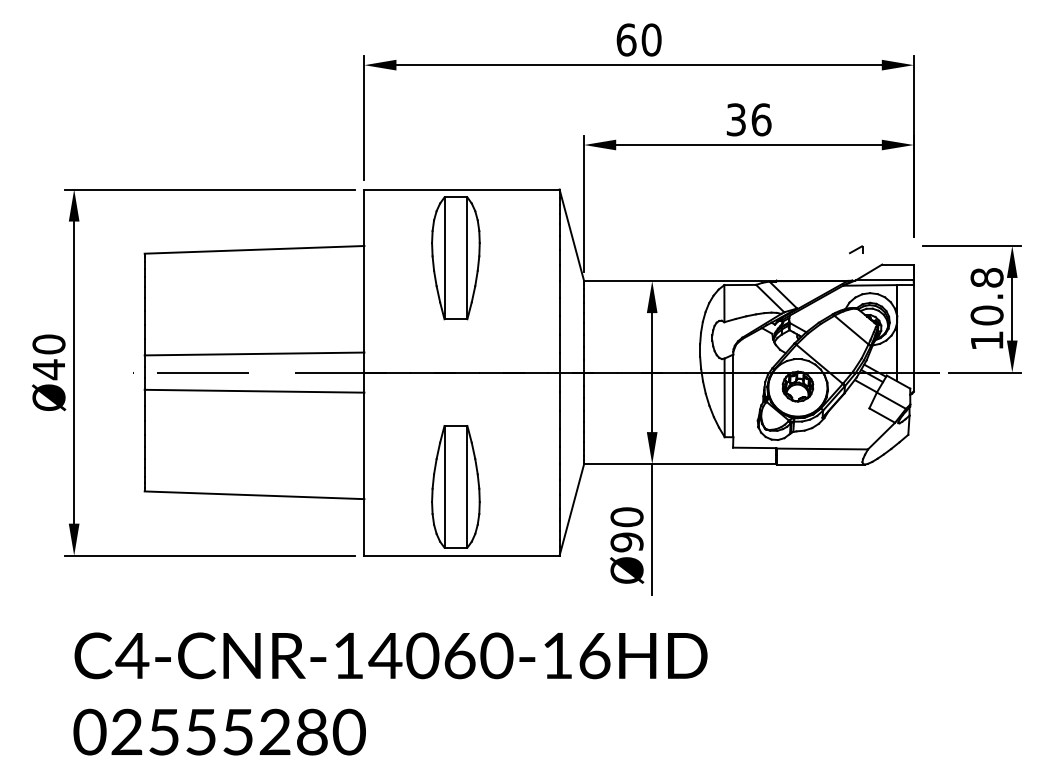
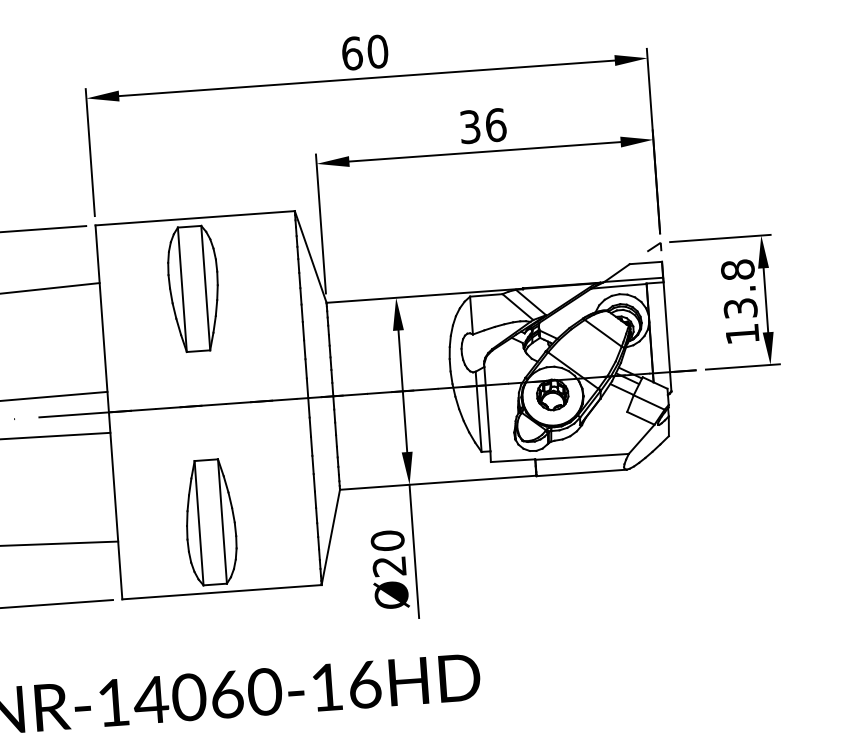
part: (856, 249) -> (654, 246), moved
text: (986, 315) -> (740, 308), 10.8 -> 13.8
text: (626, 542) -> (389, 566), Ø90 -> Ø20

